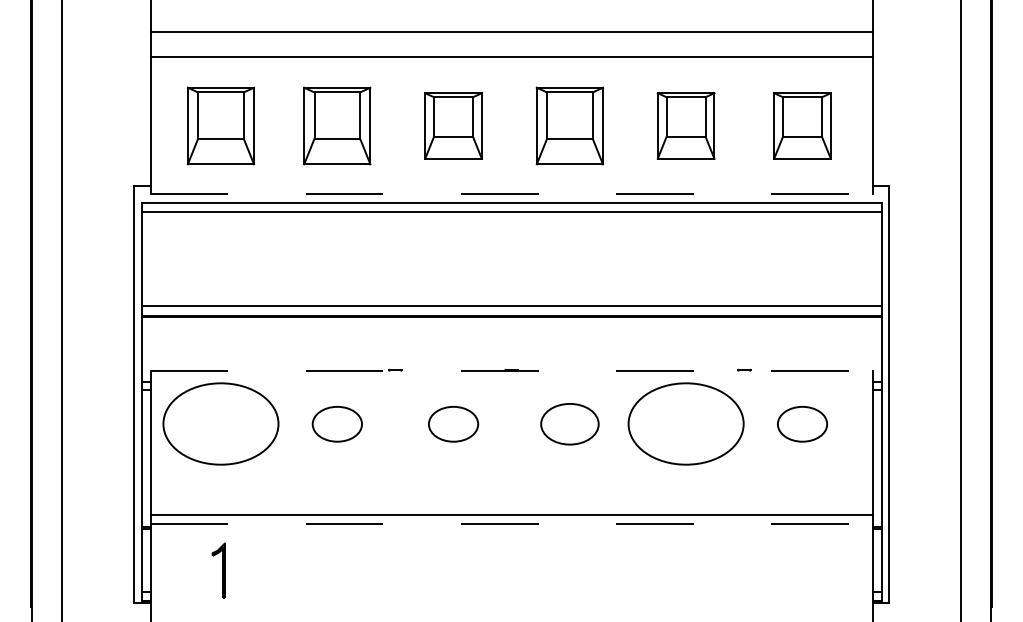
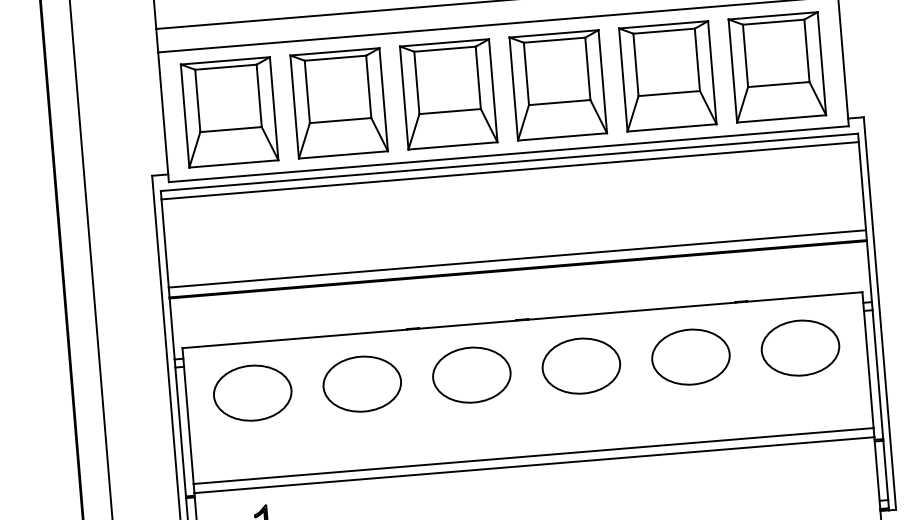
part: (220, 125) -> (229, 111), size x1.43
part: (337, 125) -> (339, 102), size x1.43
part: (453, 125) -> (448, 93), size x1.67
part: (569, 125) -> (557, 84), size x1.43
part: (685, 125) -> (667, 75), size x1.67
part: (802, 125) -> (777, 66), size x1.67
line: (511, 194) -> (508, 154), dashed -> solid
line: (511, 370) -> (522, 320), dashed -> solid
part: (220, 424) -> (252, 393), size x0.71
part: (337, 424) -> (362, 384), size x1.67
part: (453, 424) -> (471, 375), size x1.67
part: (569, 424) -> (581, 366), size x1.43
part: (686, 424) -> (691, 357), size x0.71
part: (802, 424) -> (800, 348), size x1.67
line: (511, 524) -> (534, 465), dashed -> solid

